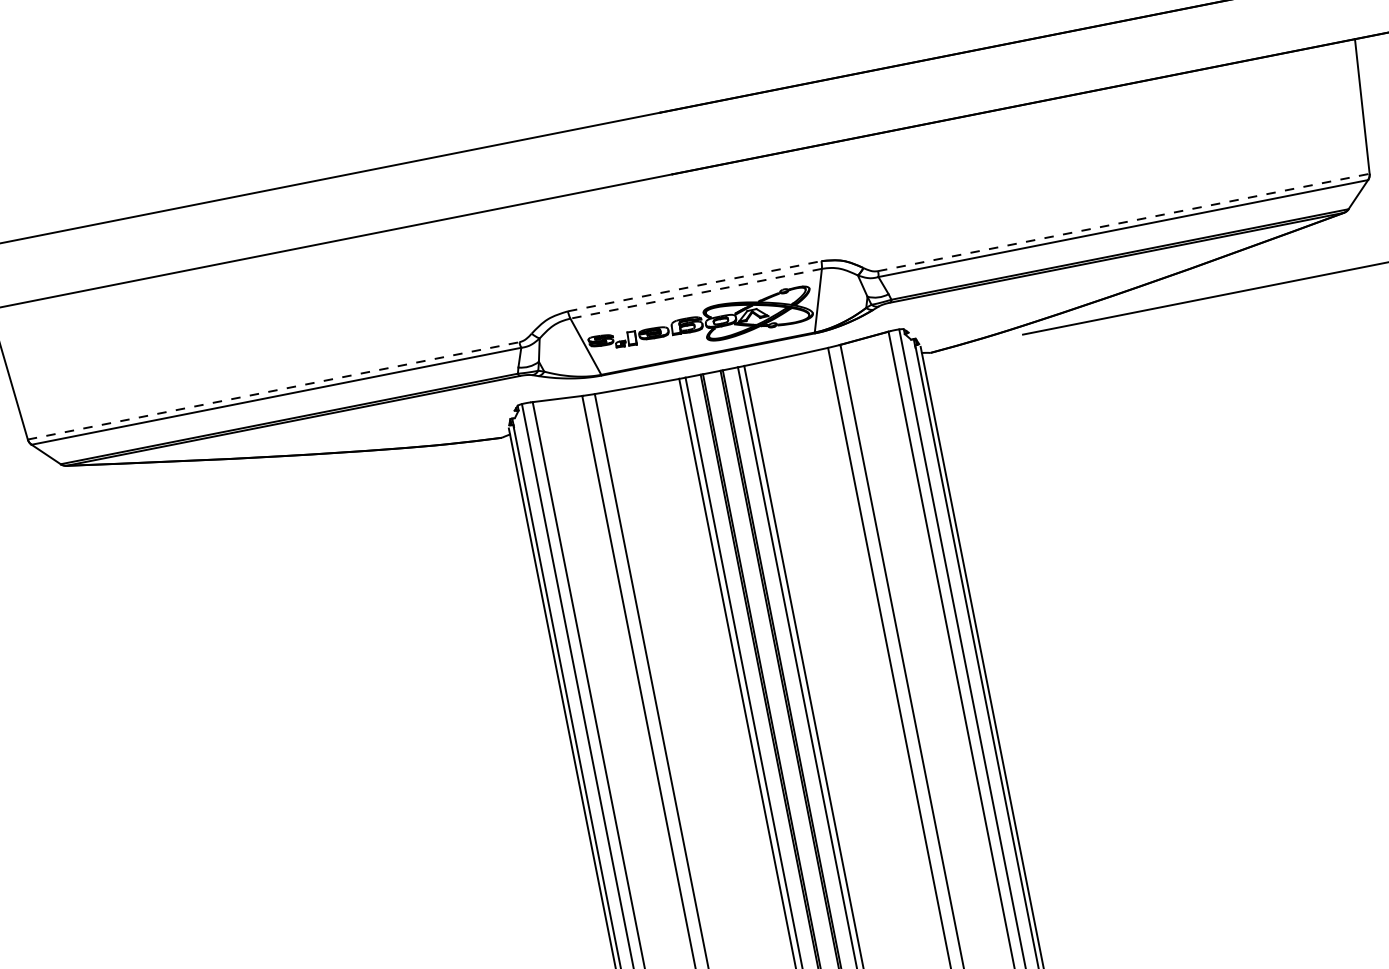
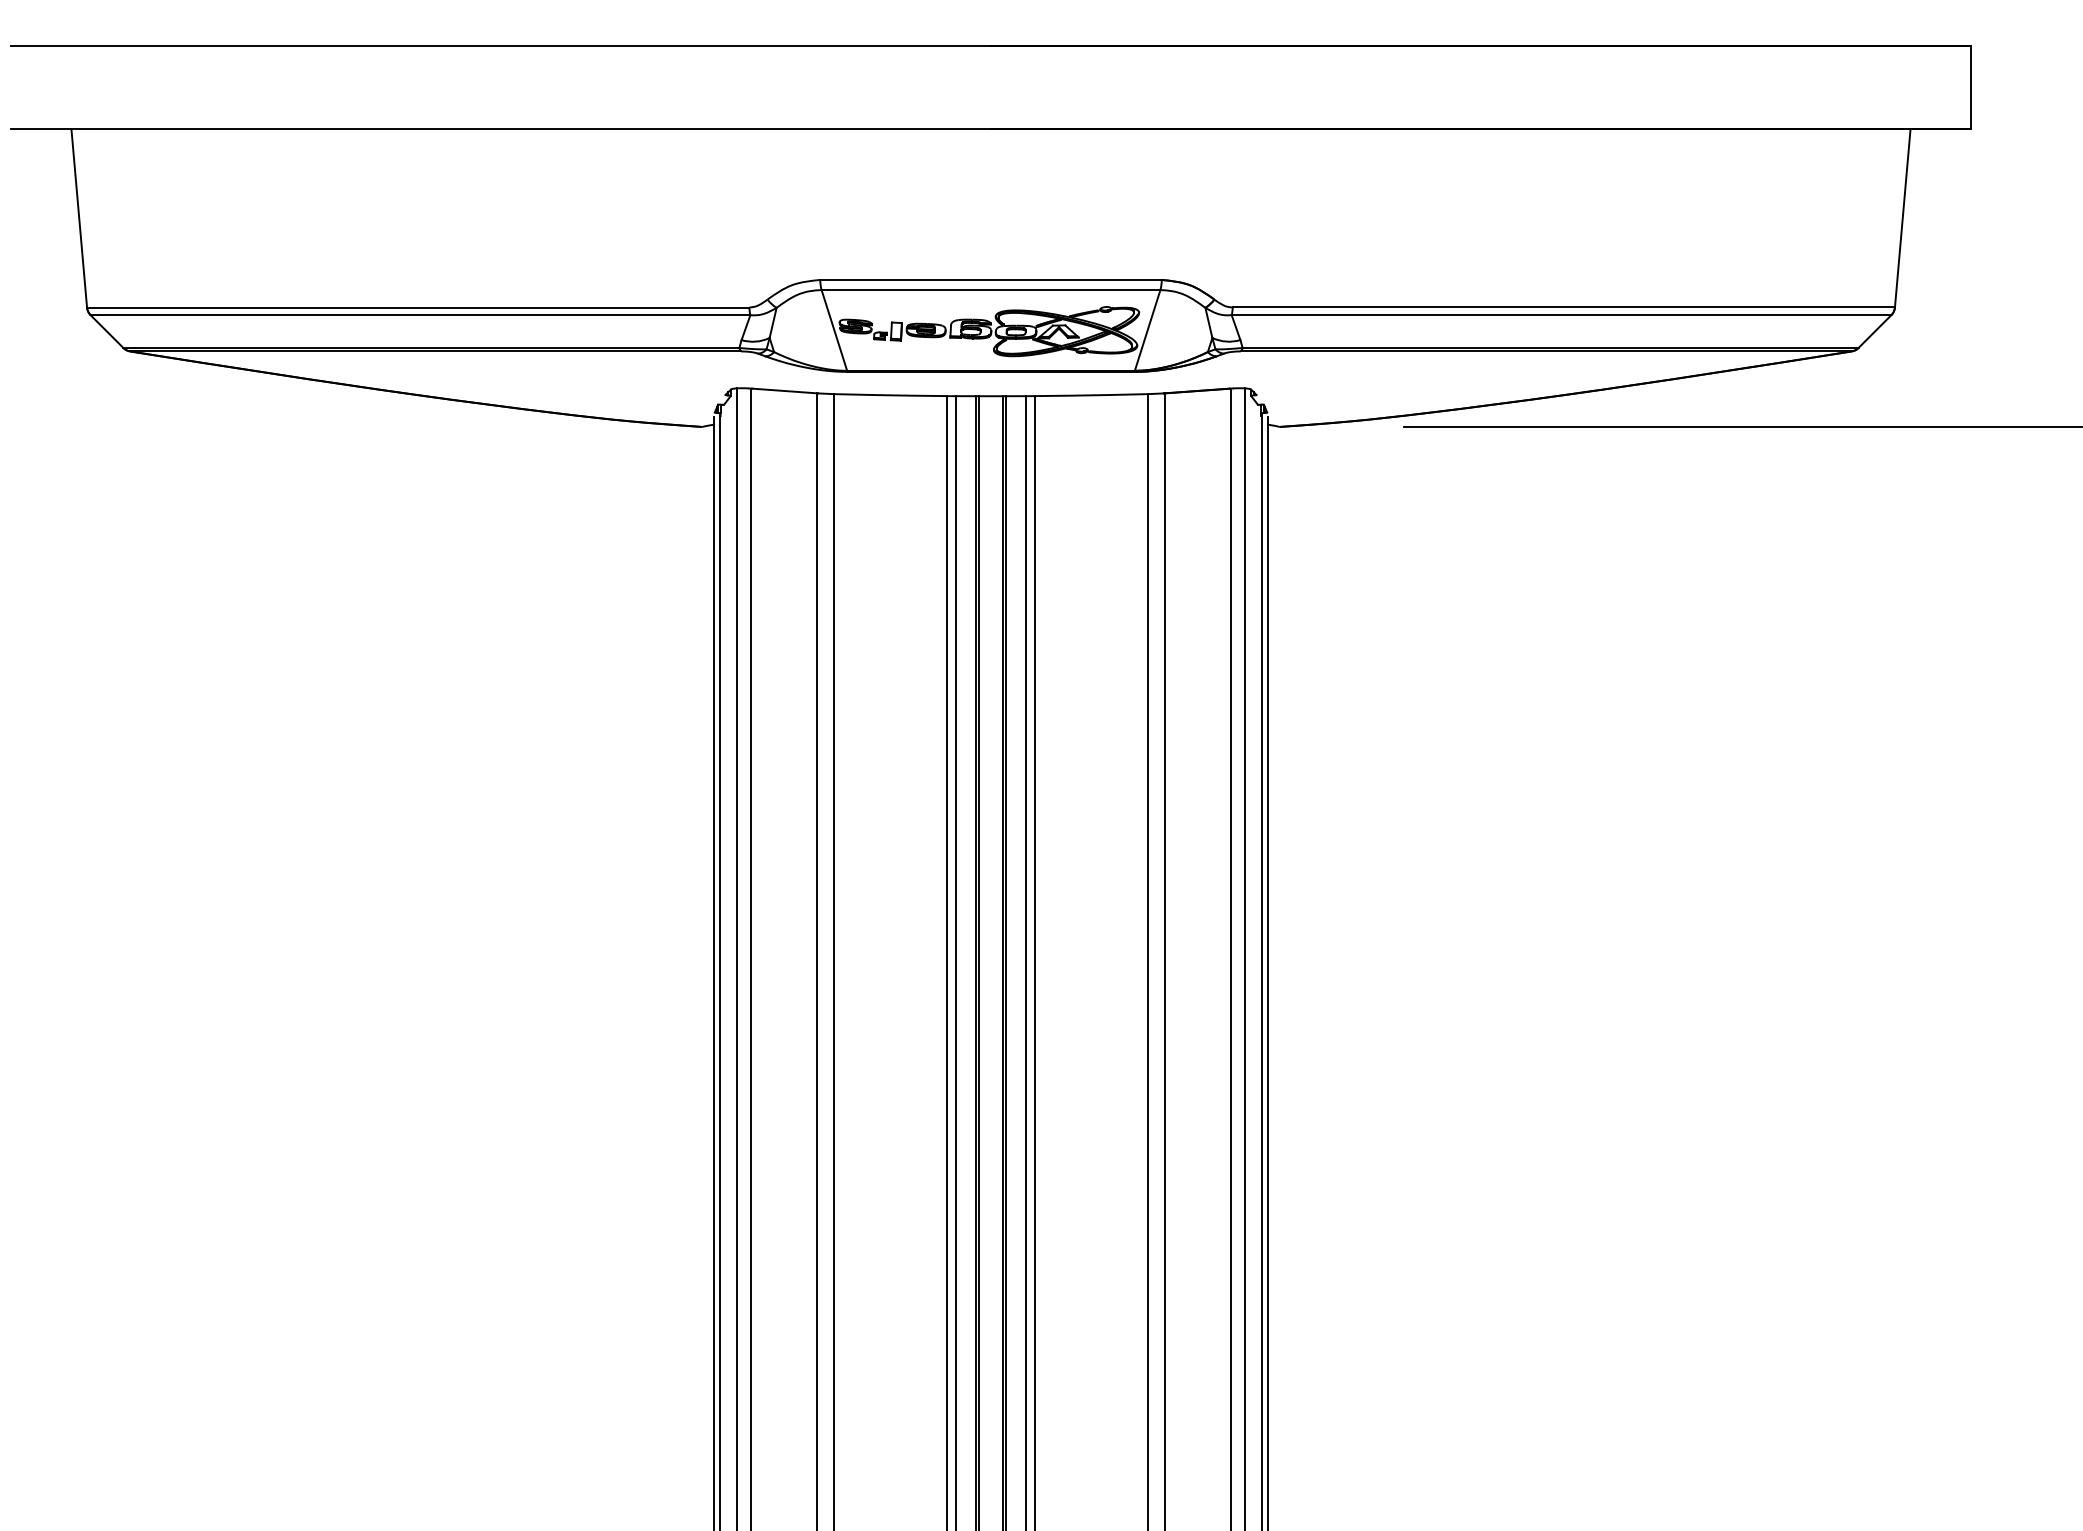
line: (1124, 222) -> (1564, 307), dashed -> solid
line: (694, 285) -> (991, 279), dashed -> solid
line: (695, 294) -> (990, 290), dashed -> solid
line: (273, 390) -> (418, 307), dashed -> solid

